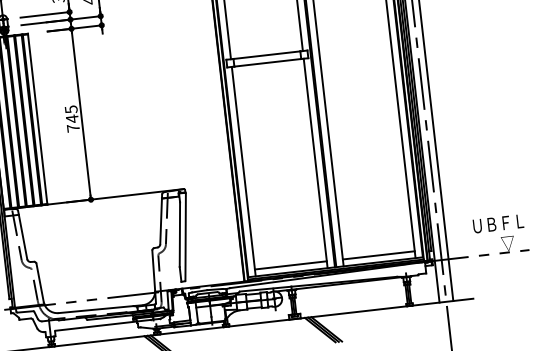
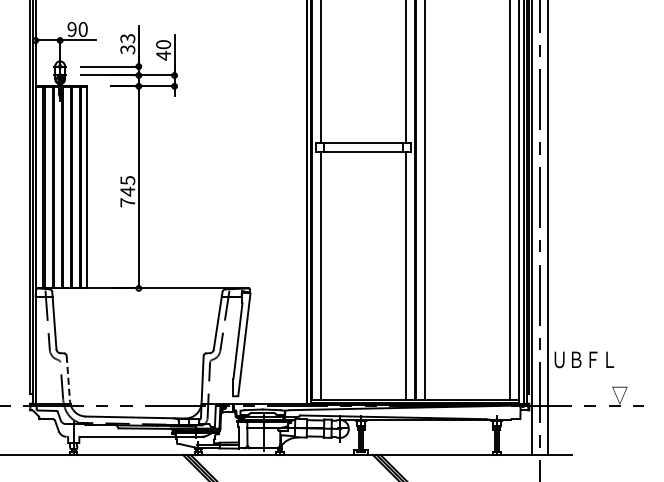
text: (497, 223) -> (583, 359), moved
line: (377, 255) -> (466, 391), removed
line: (290, 265) -> (362, 391), removed
line: (40, 282) -> (68, 378), solid -> dashed

